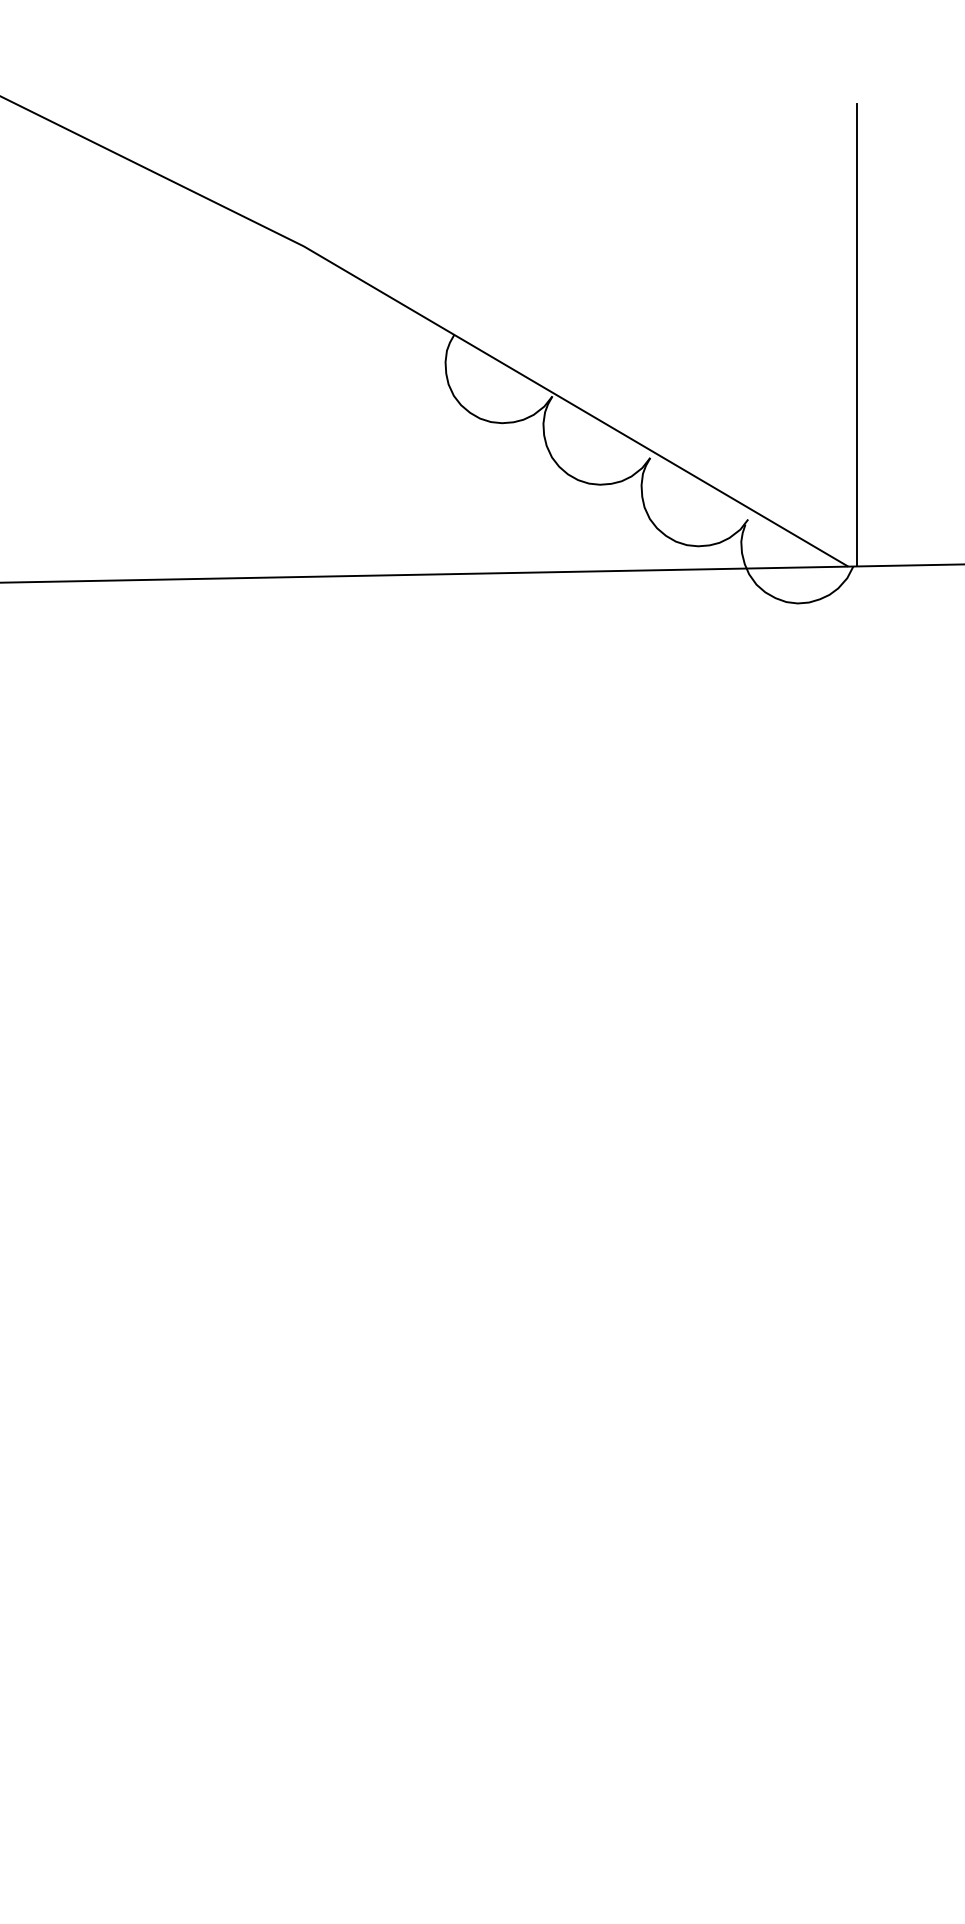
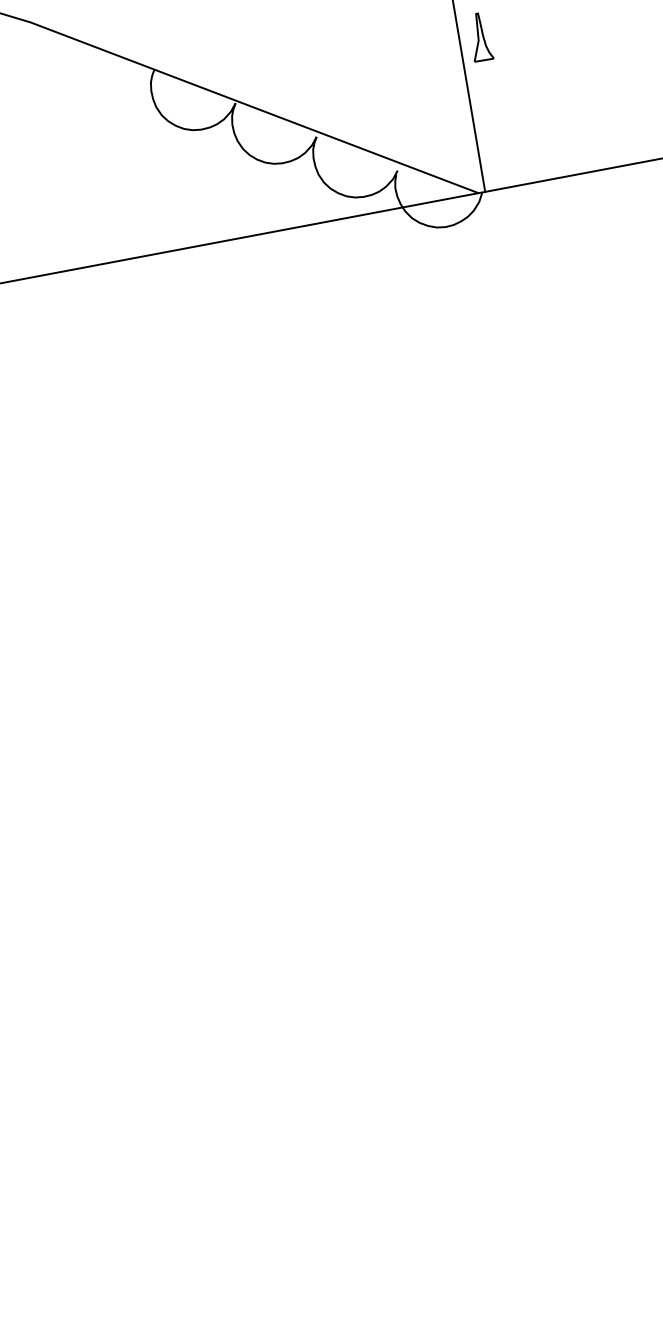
part: (884, 363) -> (479, 36), added

